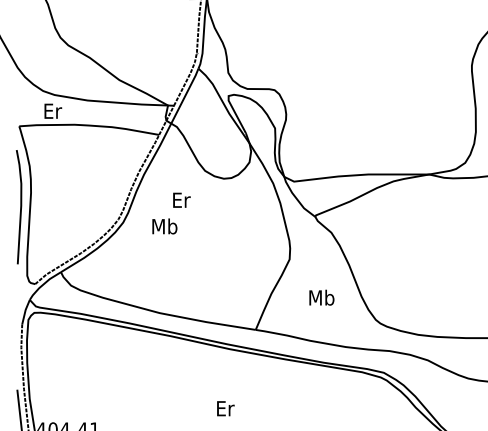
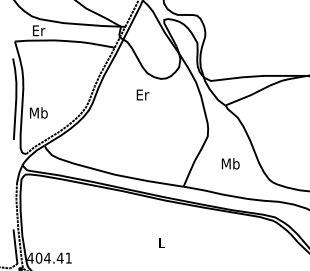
text: (181, 199) -> (142, 94), moved
text: (164, 226) -> (38, 112), moved
text: (225, 408) -> (162, 242), Er -> L

